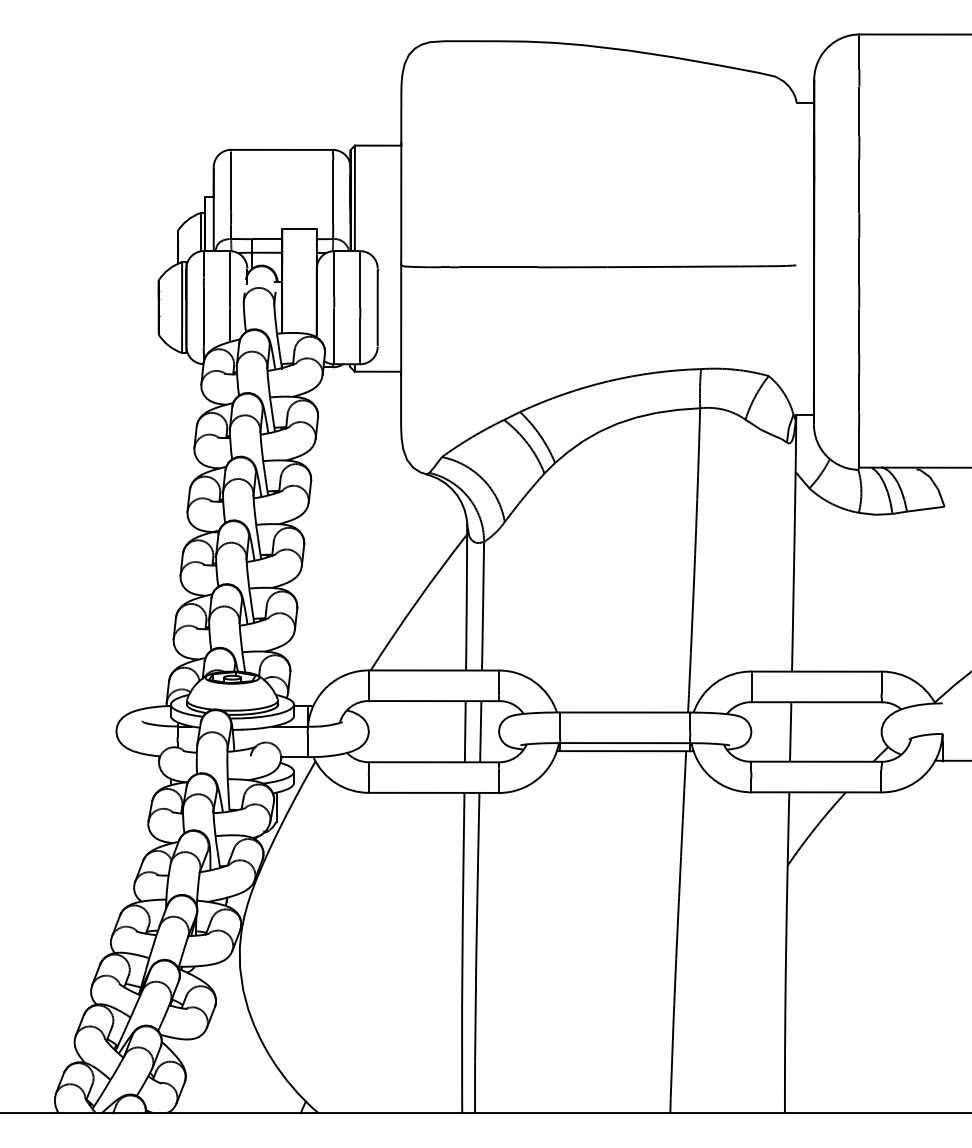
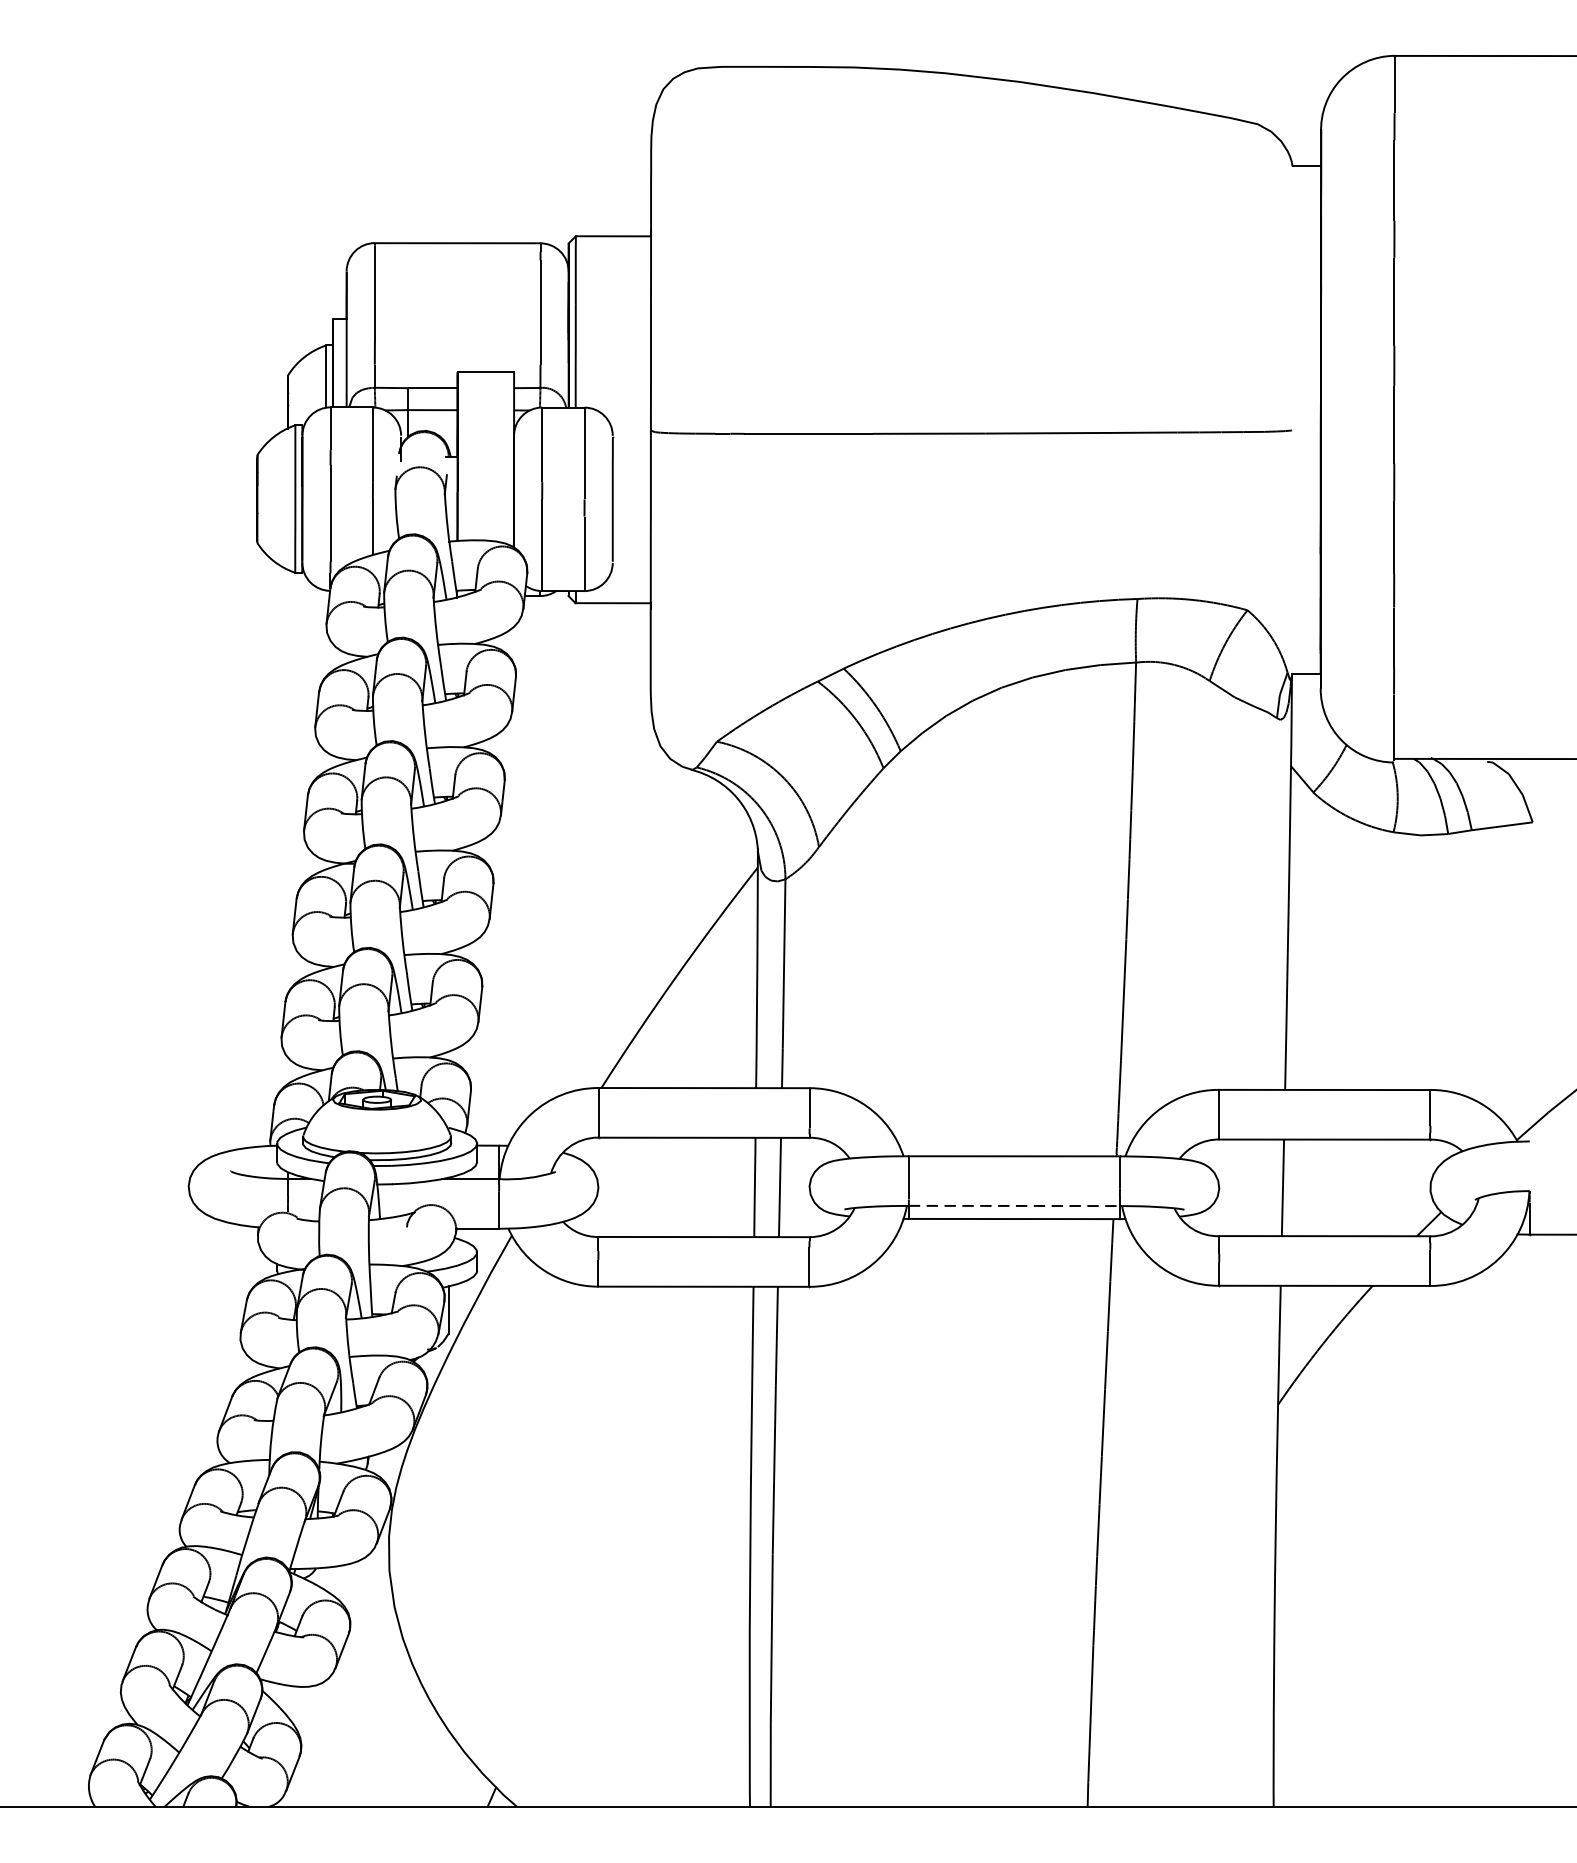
line: (625, 743) -> (1014, 1206), solid -> dashed

